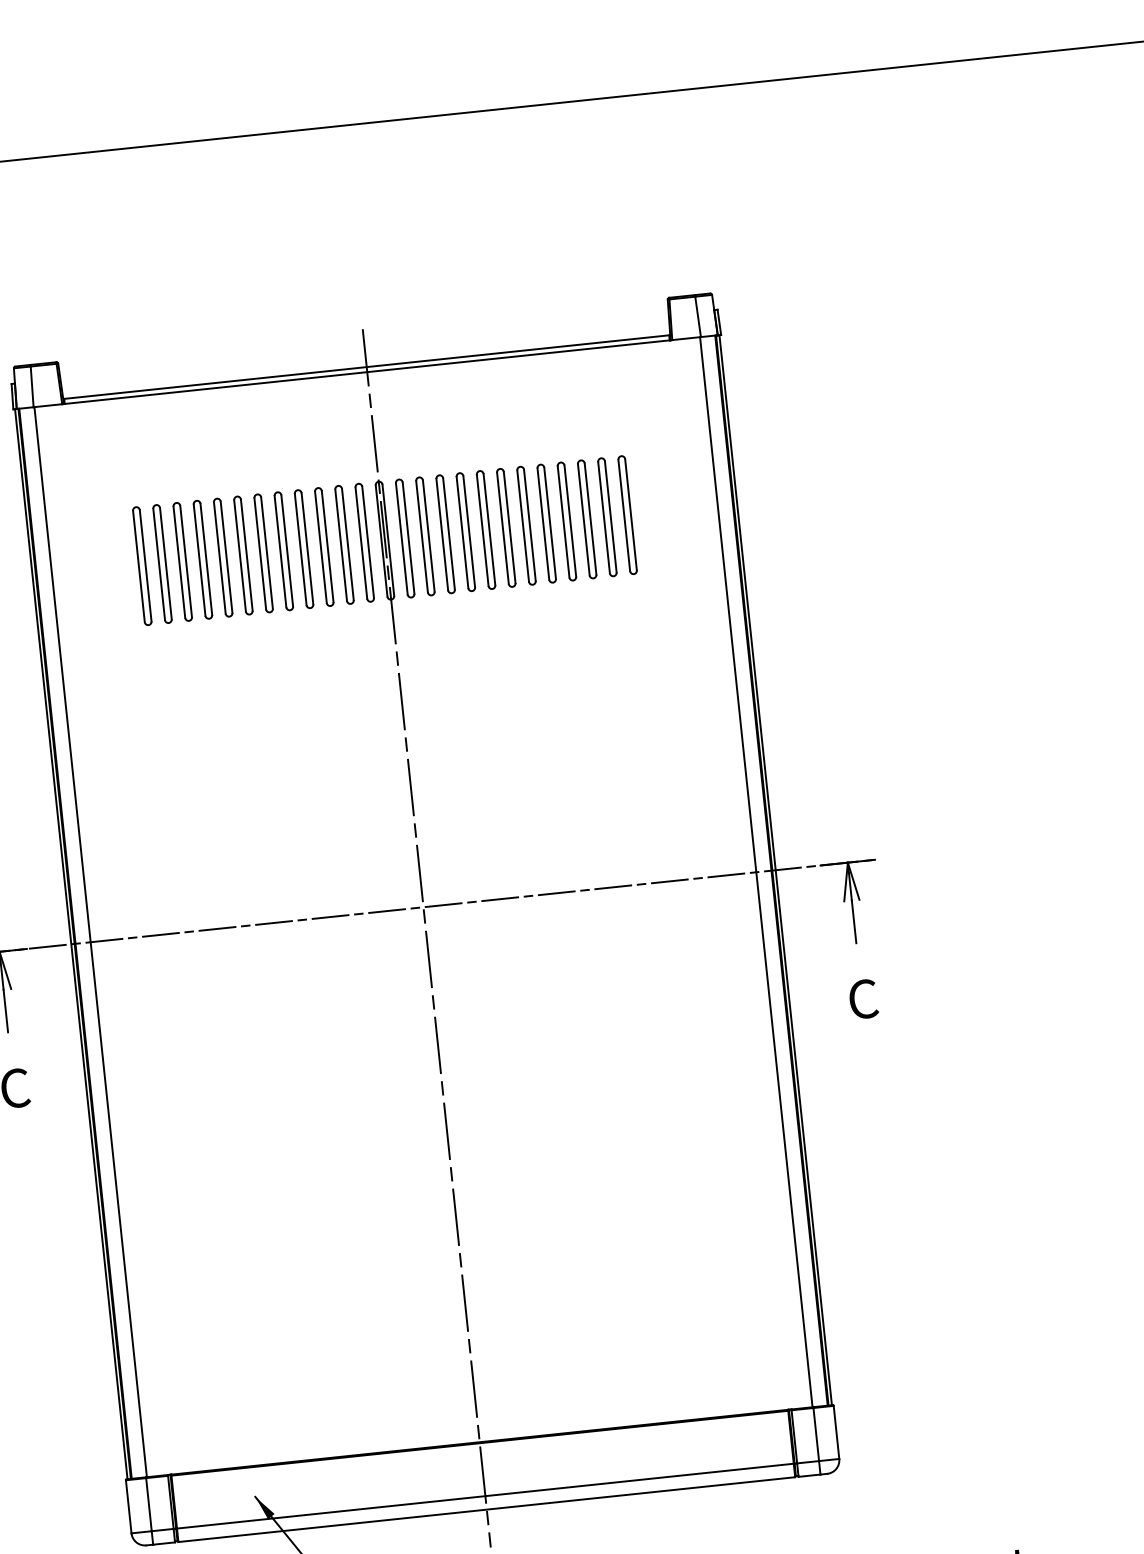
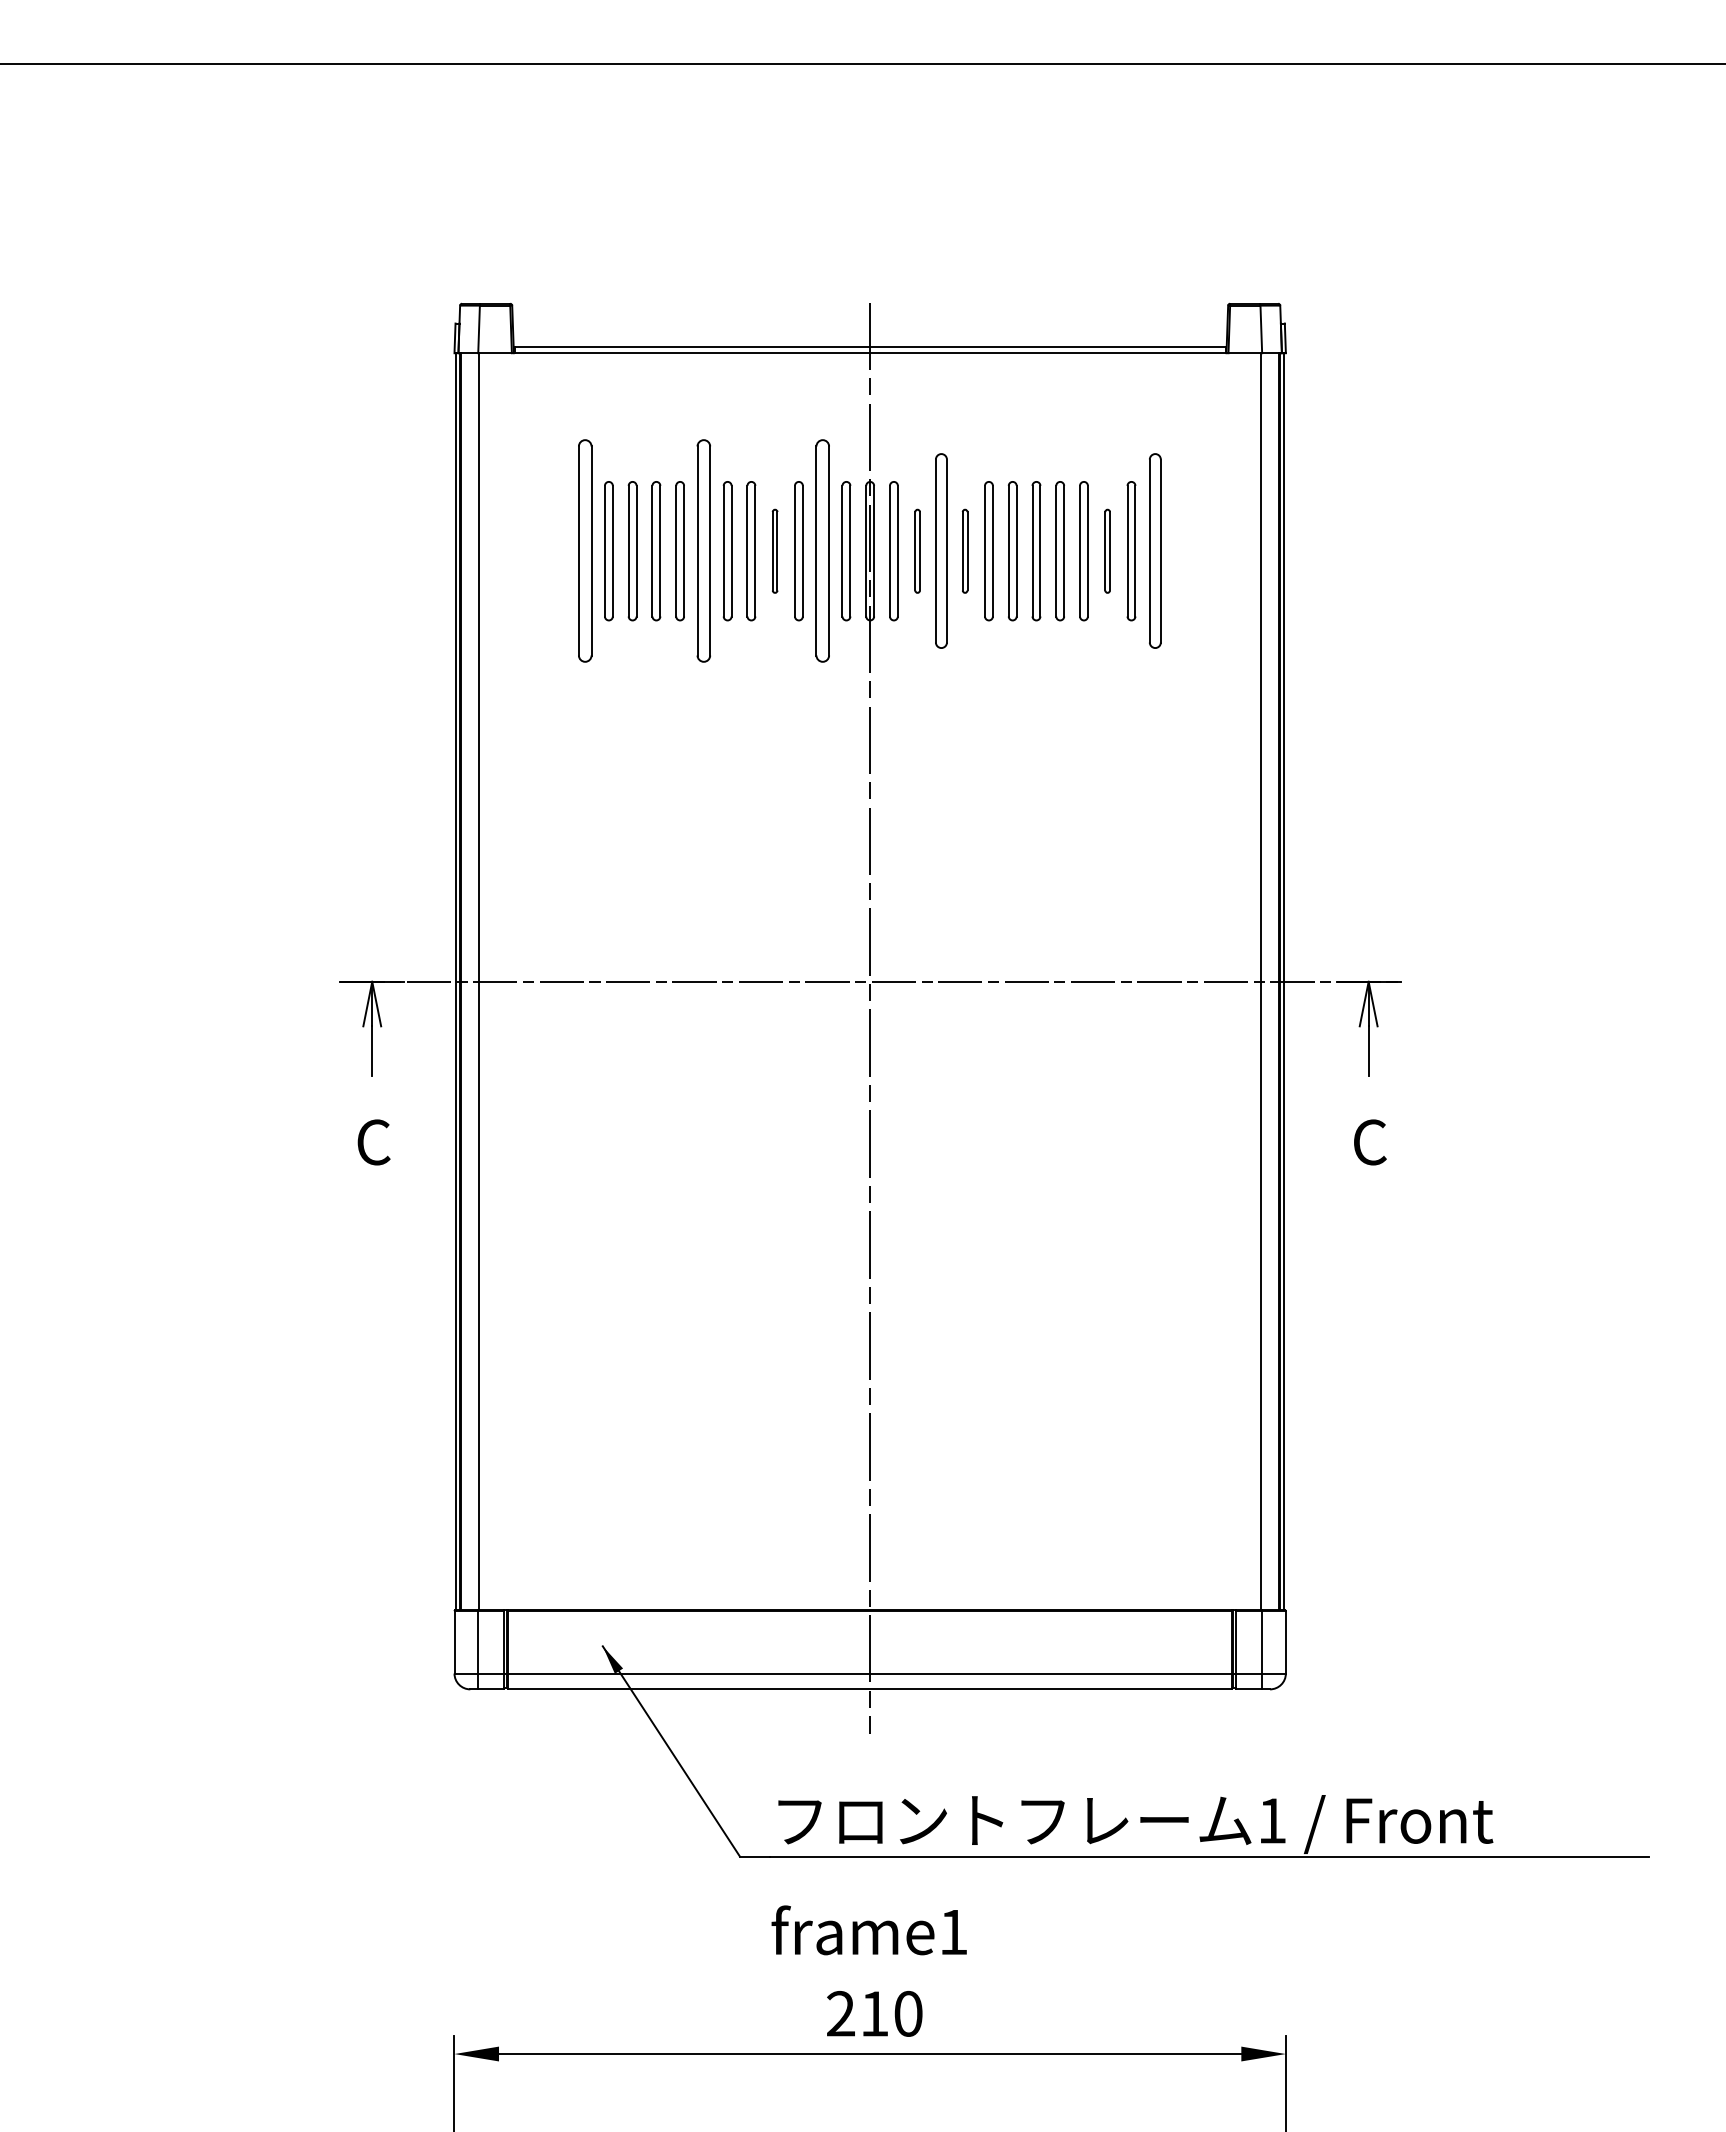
part: (627, 515) -> (1154, 551), size x1.4
part: (587, 519) -> (1107, 551), size x0.6
part: (465, 532) -> (964, 551), size x0.6
part: (445, 534) -> (941, 551), size x1.4
part: (425, 536) -> (917, 551), size x0.6
part: (344, 545) -> (822, 551), size x1.6
part: (303, 549) -> (774, 551), size x0.6
part: (243, 555) -> (703, 551), size x1.6
part: (141, 566) -> (584, 551), size x1.6

